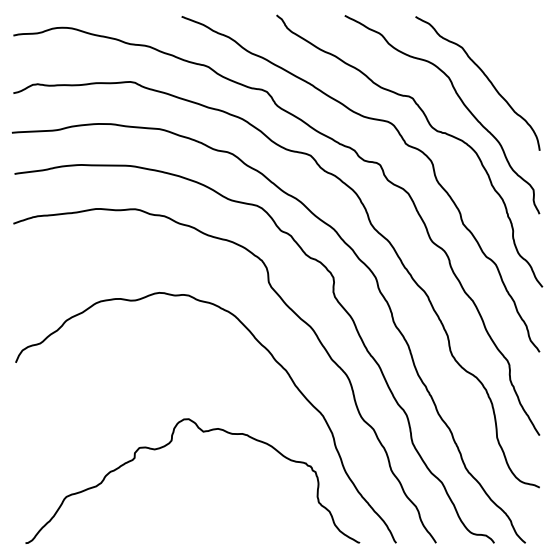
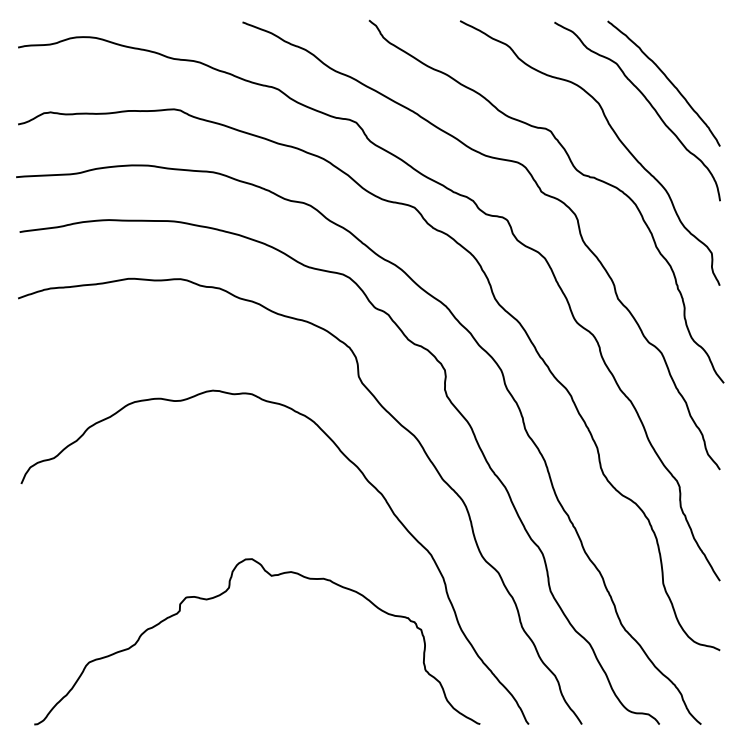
curve: (499, 59) -> (666, 79), added

